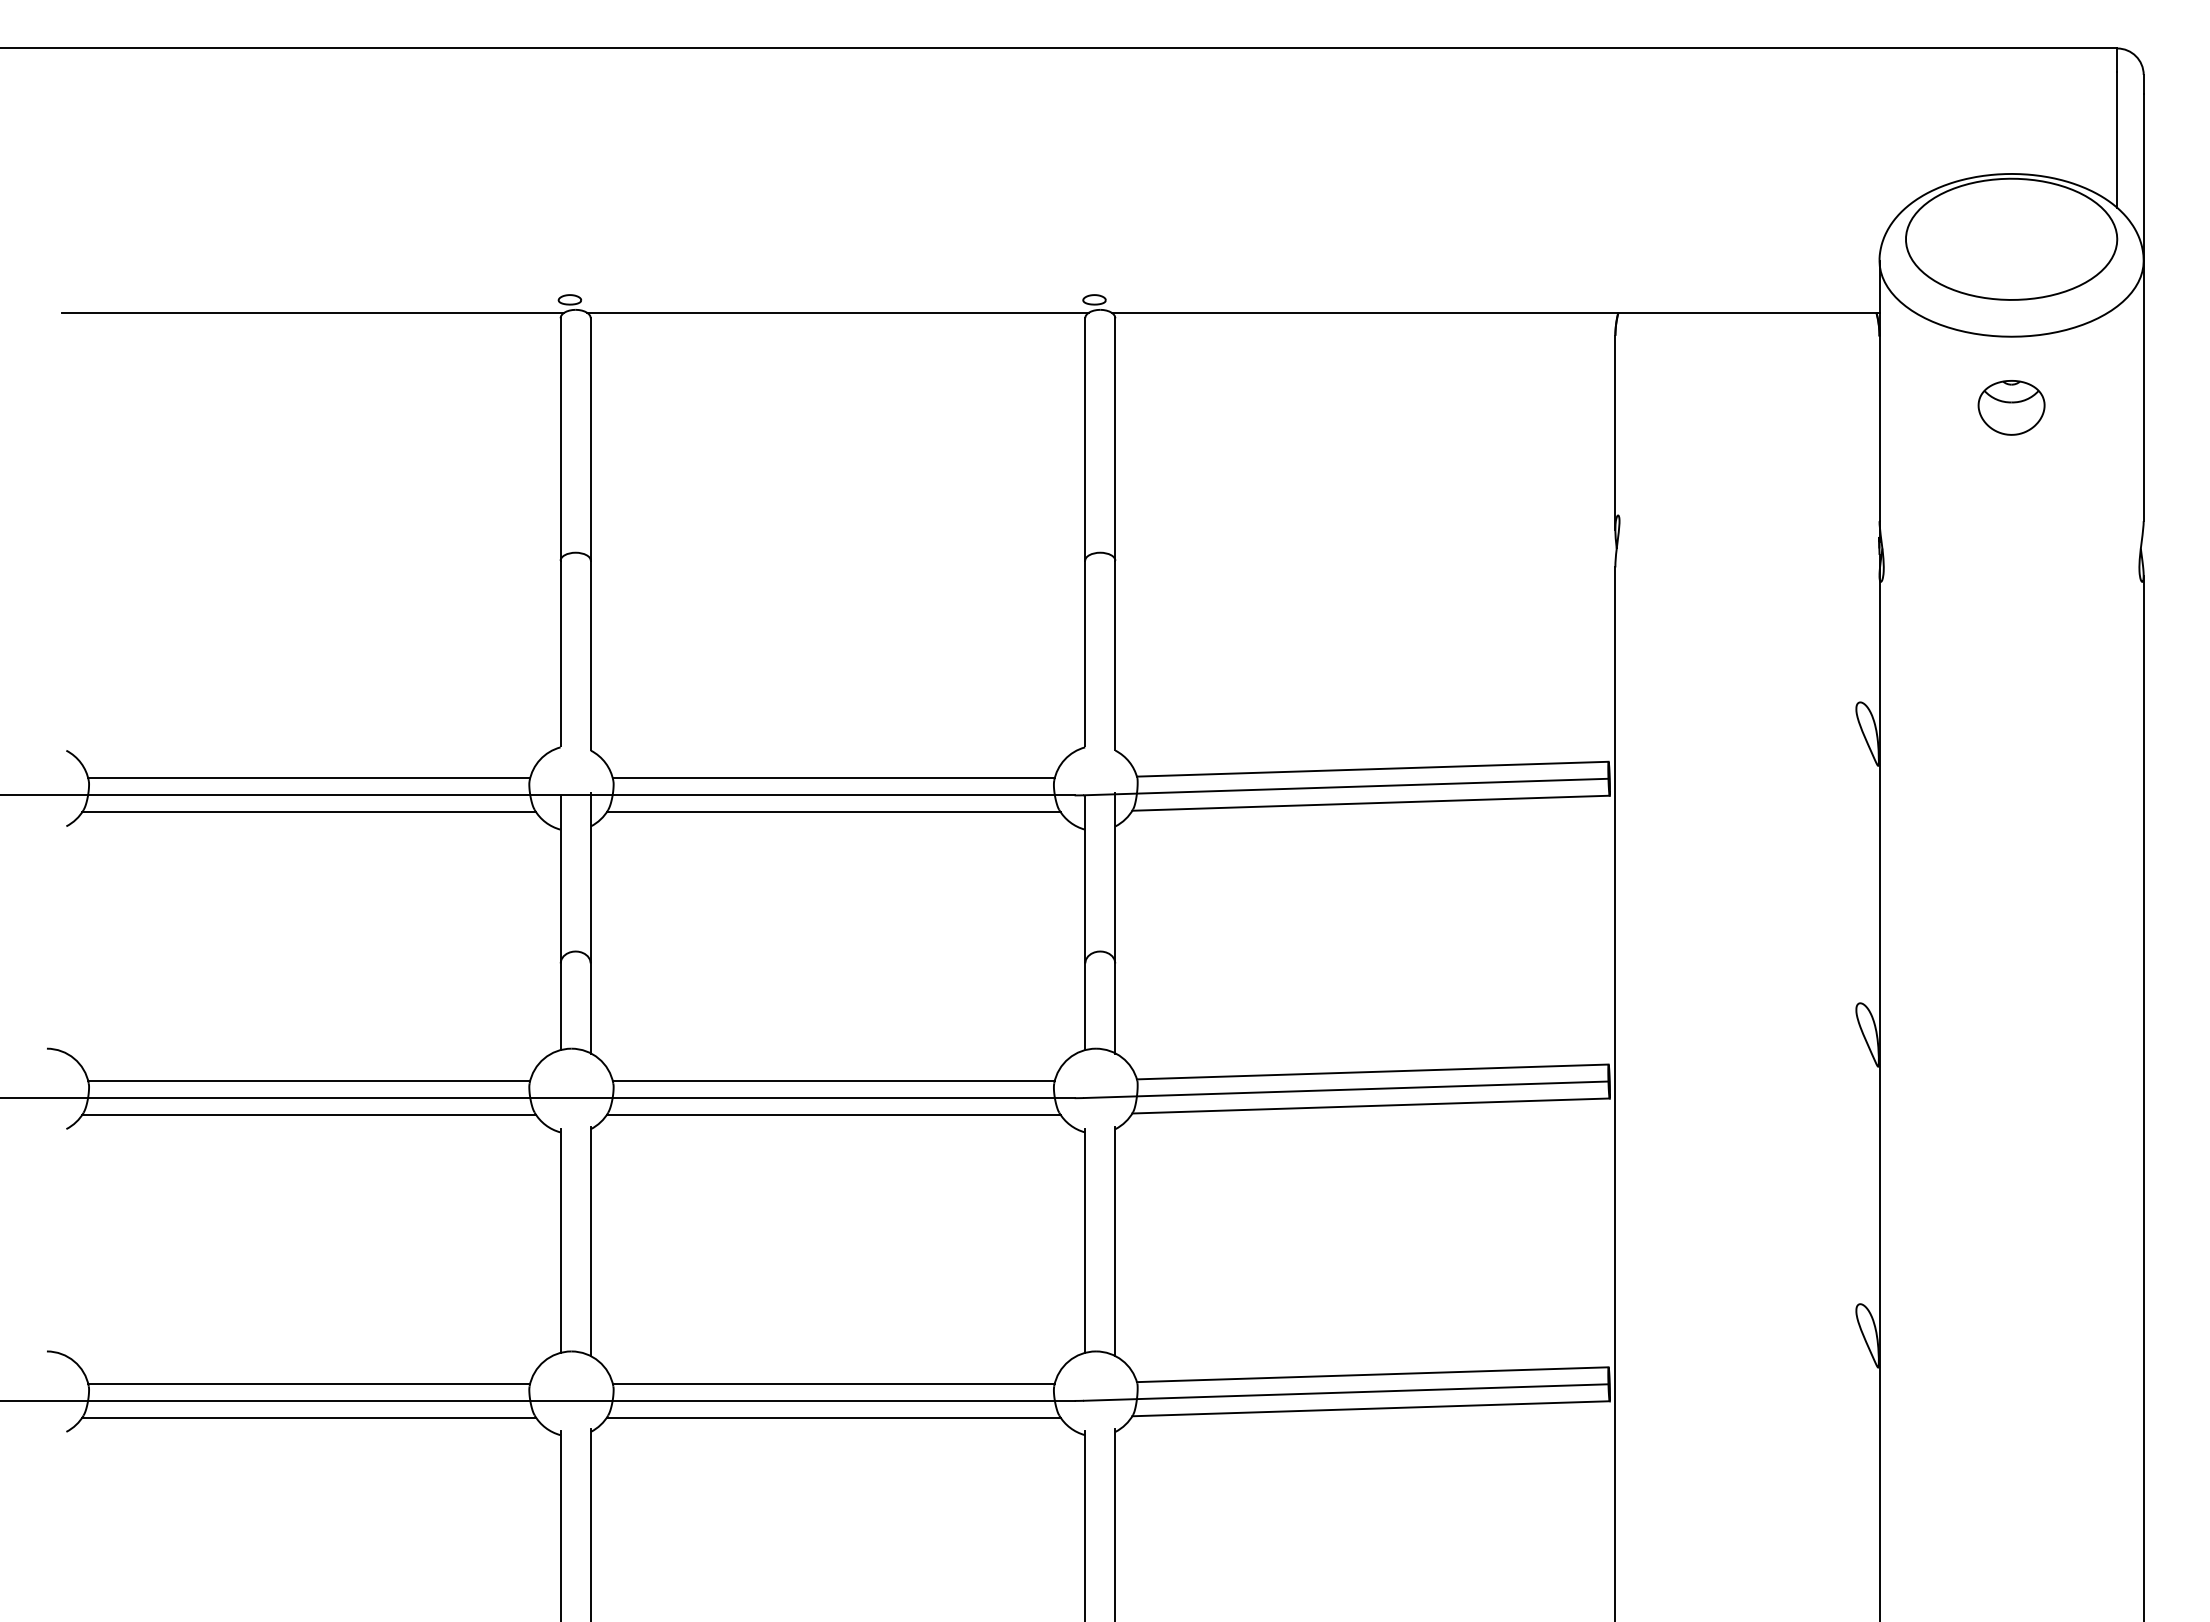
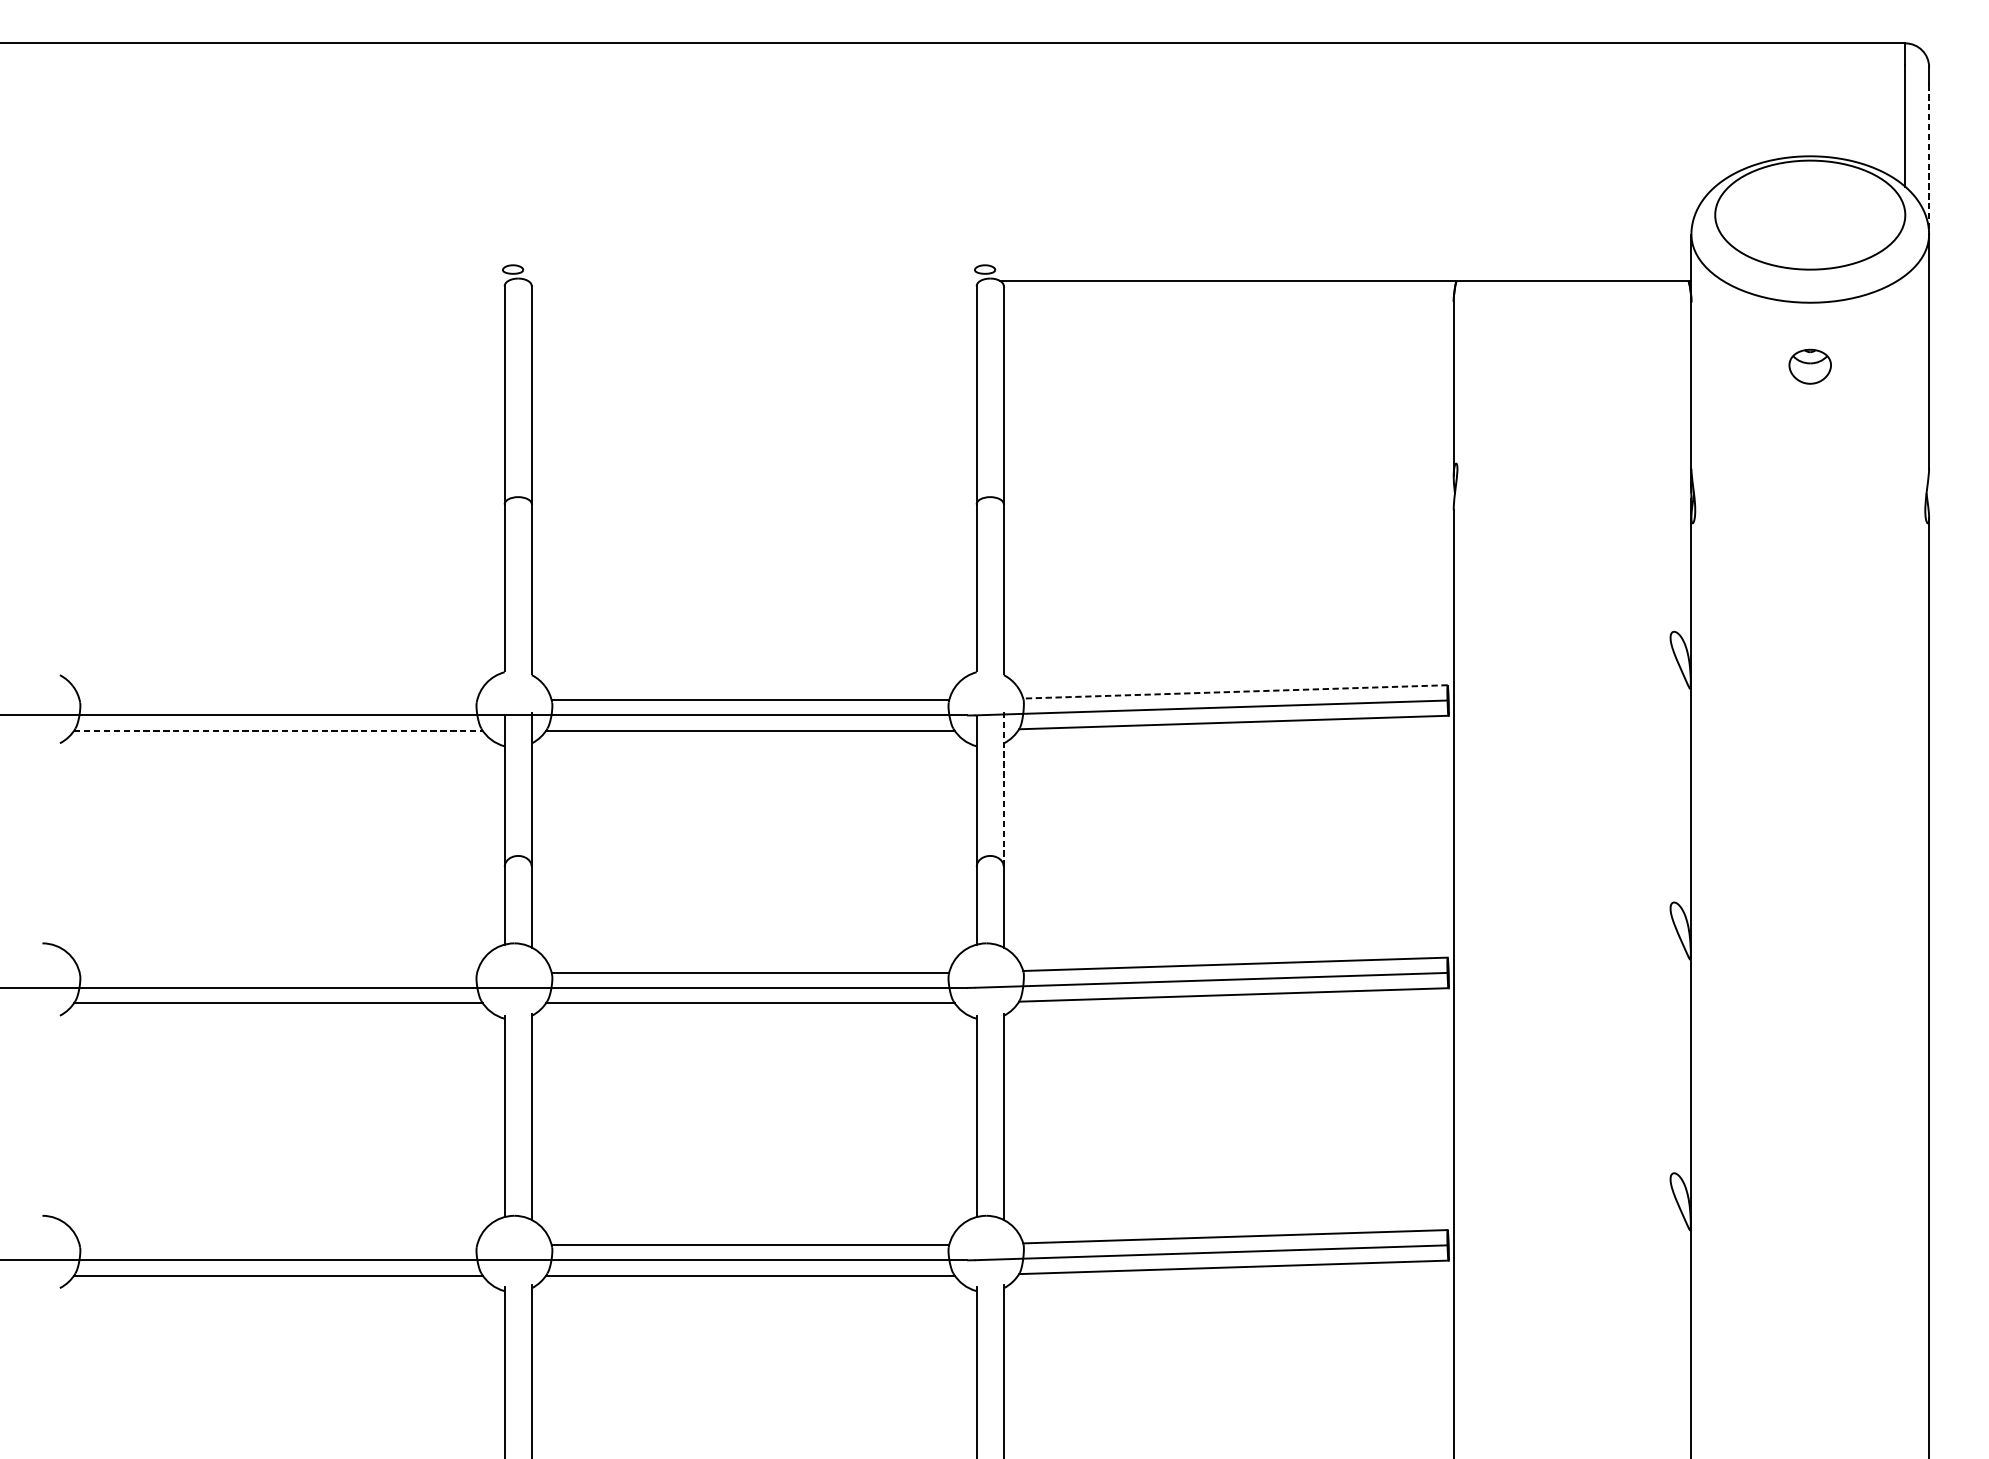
line: (2143, 178) -> (1928, 160), solid -> dashed
line: (313, 312) -> (282, 280), removed
line: (837, 312) -> (753, 280), removed
part: (2011, 407) -> (1810, 366), size x0.7
line: (1372, 769) -> (1235, 692), solid -> dashed
line: (309, 778) -> (278, 700), removed
line: (309, 812) -> (278, 730), solid -> dashed
line: (1115, 877) -> (1003, 789), solid -> dashed
line: (309, 1081) -> (278, 972), removed
line: (309, 1383) -> (278, 1244), removed

